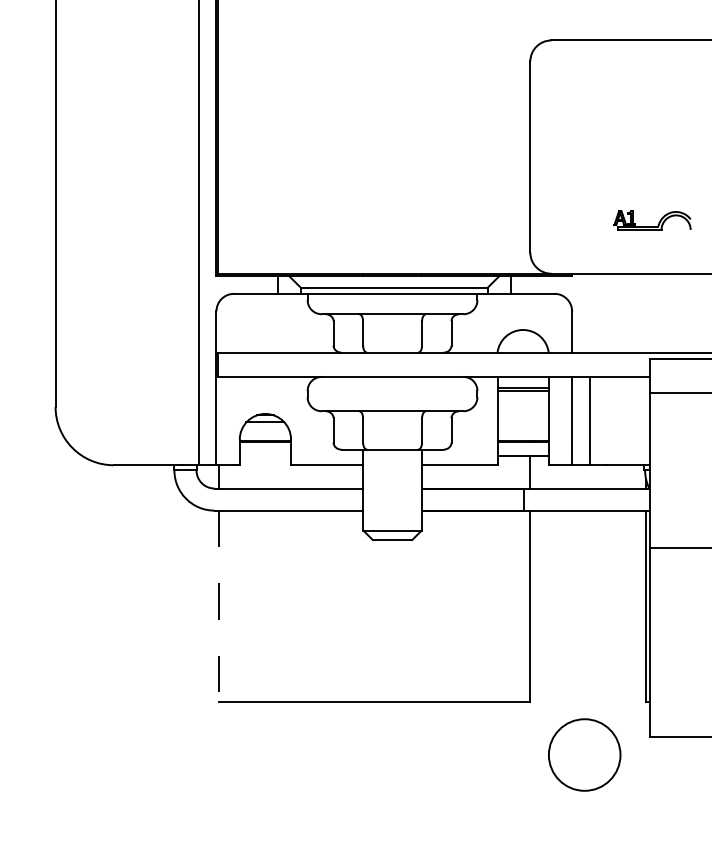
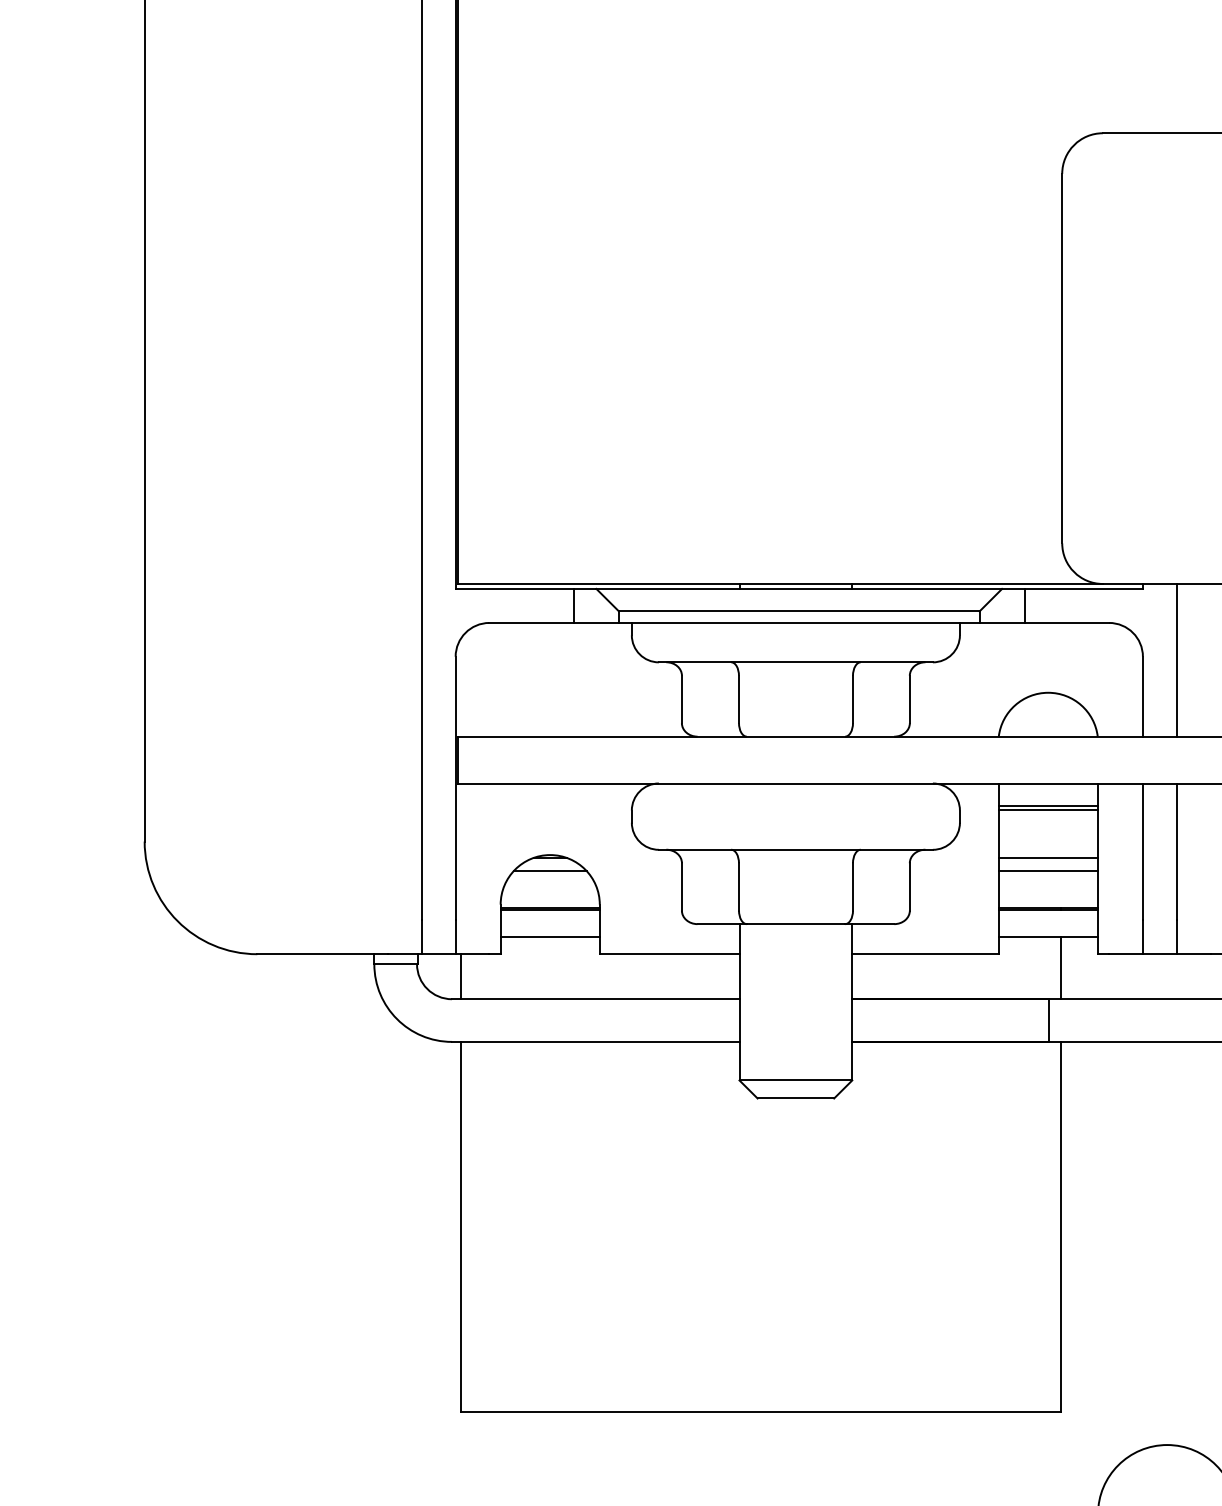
line: (589, 312) -> (1176, 658), added
line: (522, 415) -> (1047, 858), added
line: (522, 422) -> (1047, 871), added
line: (265, 456) -> (550, 937), added
line: (219, 606) -> (461, 1227), dashed -> solid

